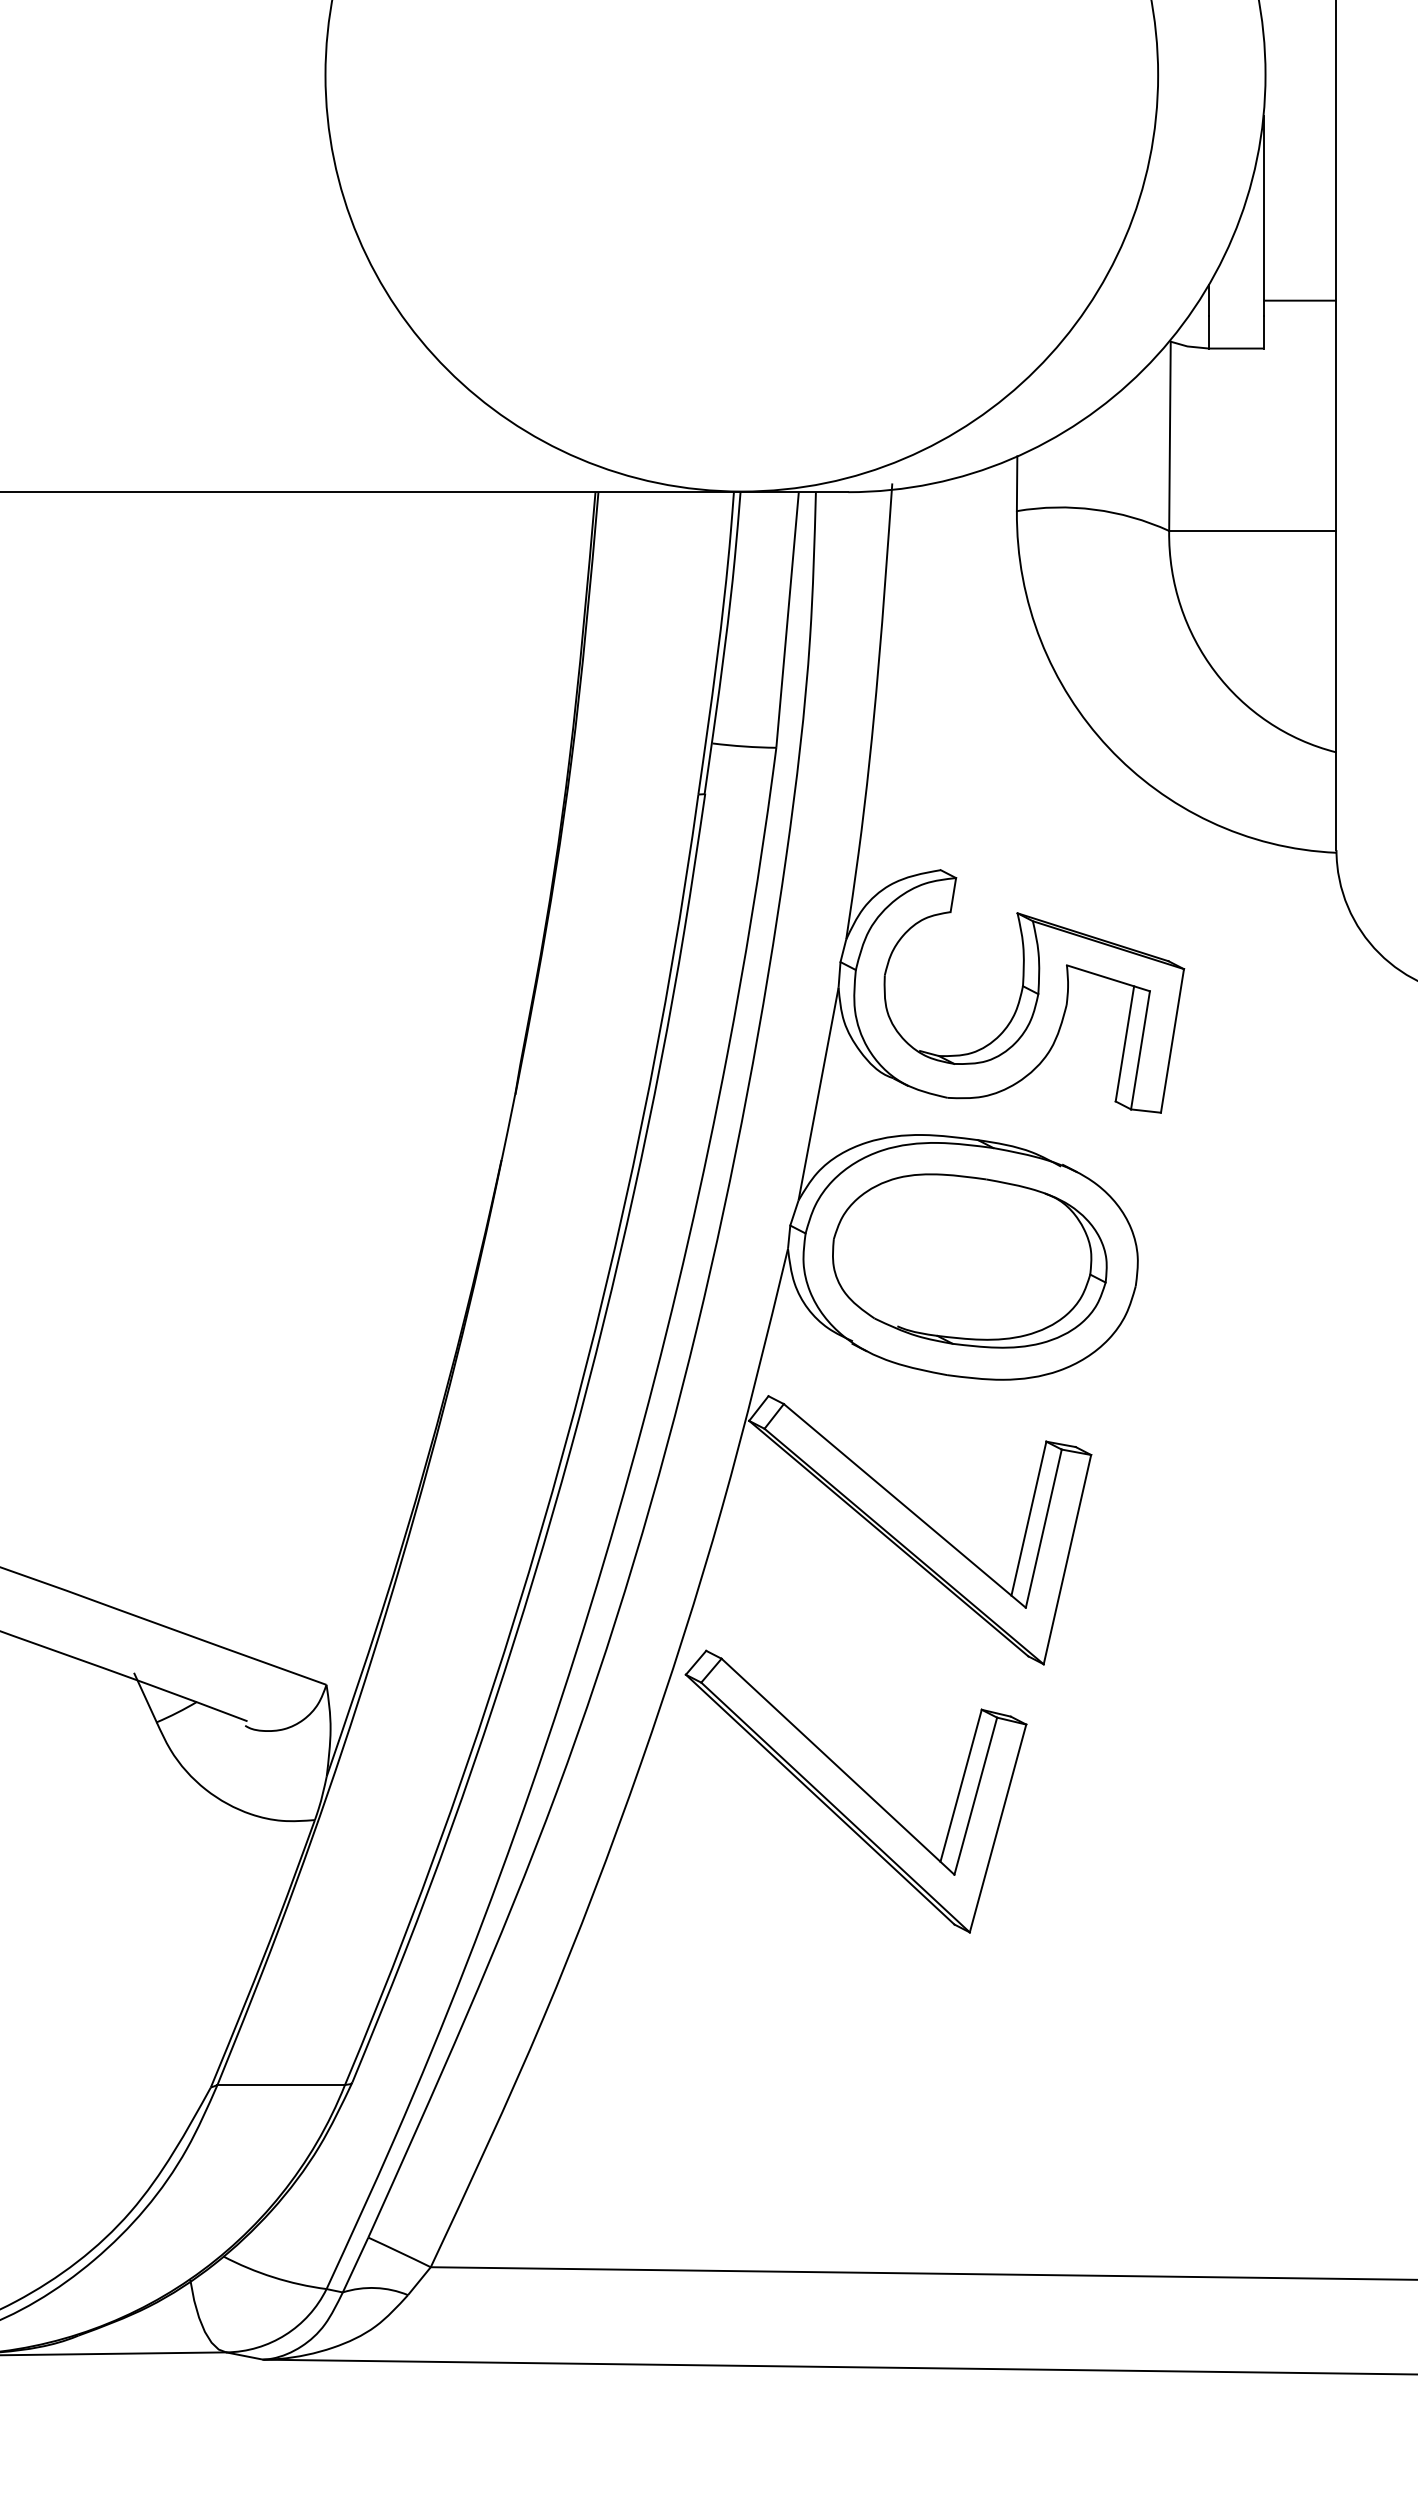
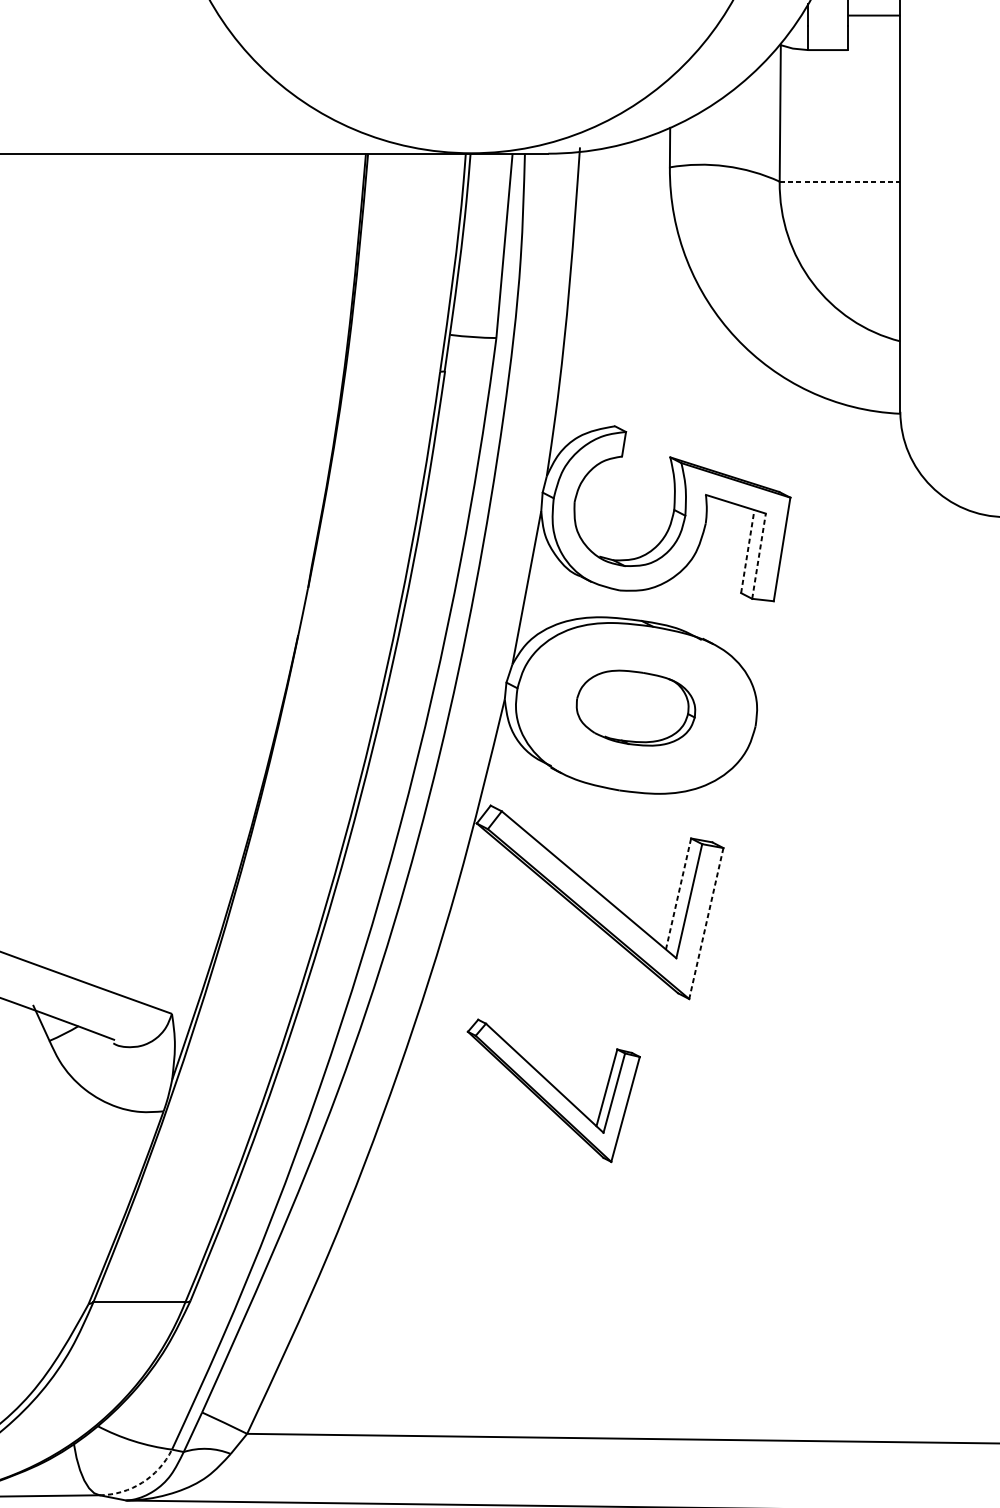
line: (1252, 530) -> (839, 181), solid -> dashed
line: (1124, 1043) -> (747, 551), solid -> dashed
line: (1140, 1050) -> (759, 556), solid -> dashed
part: (969, 1260) -> (635, 707), size x0.6
line: (1028, 1518) -> (678, 893), solid -> dashed
line: (1067, 1560) -> (706, 924), solid -> dashed
part: (855, 1791) -> (553, 1090), size x0.7
arc: (285, 2334) -> (142, 1482), solid -> dashed

